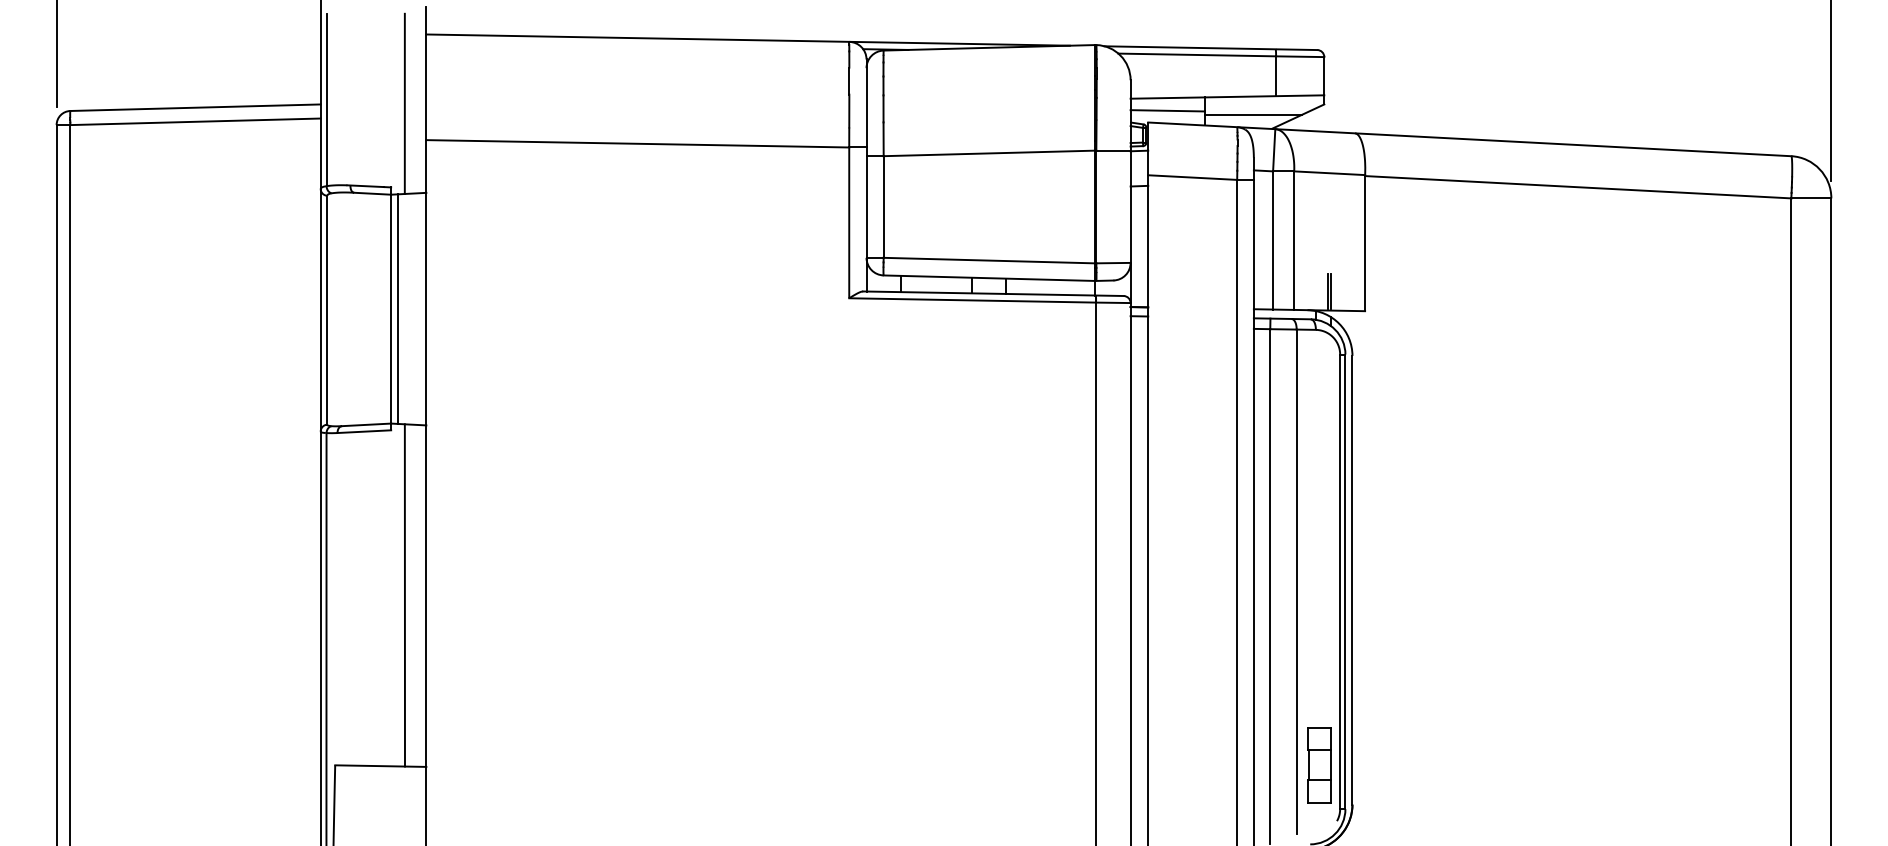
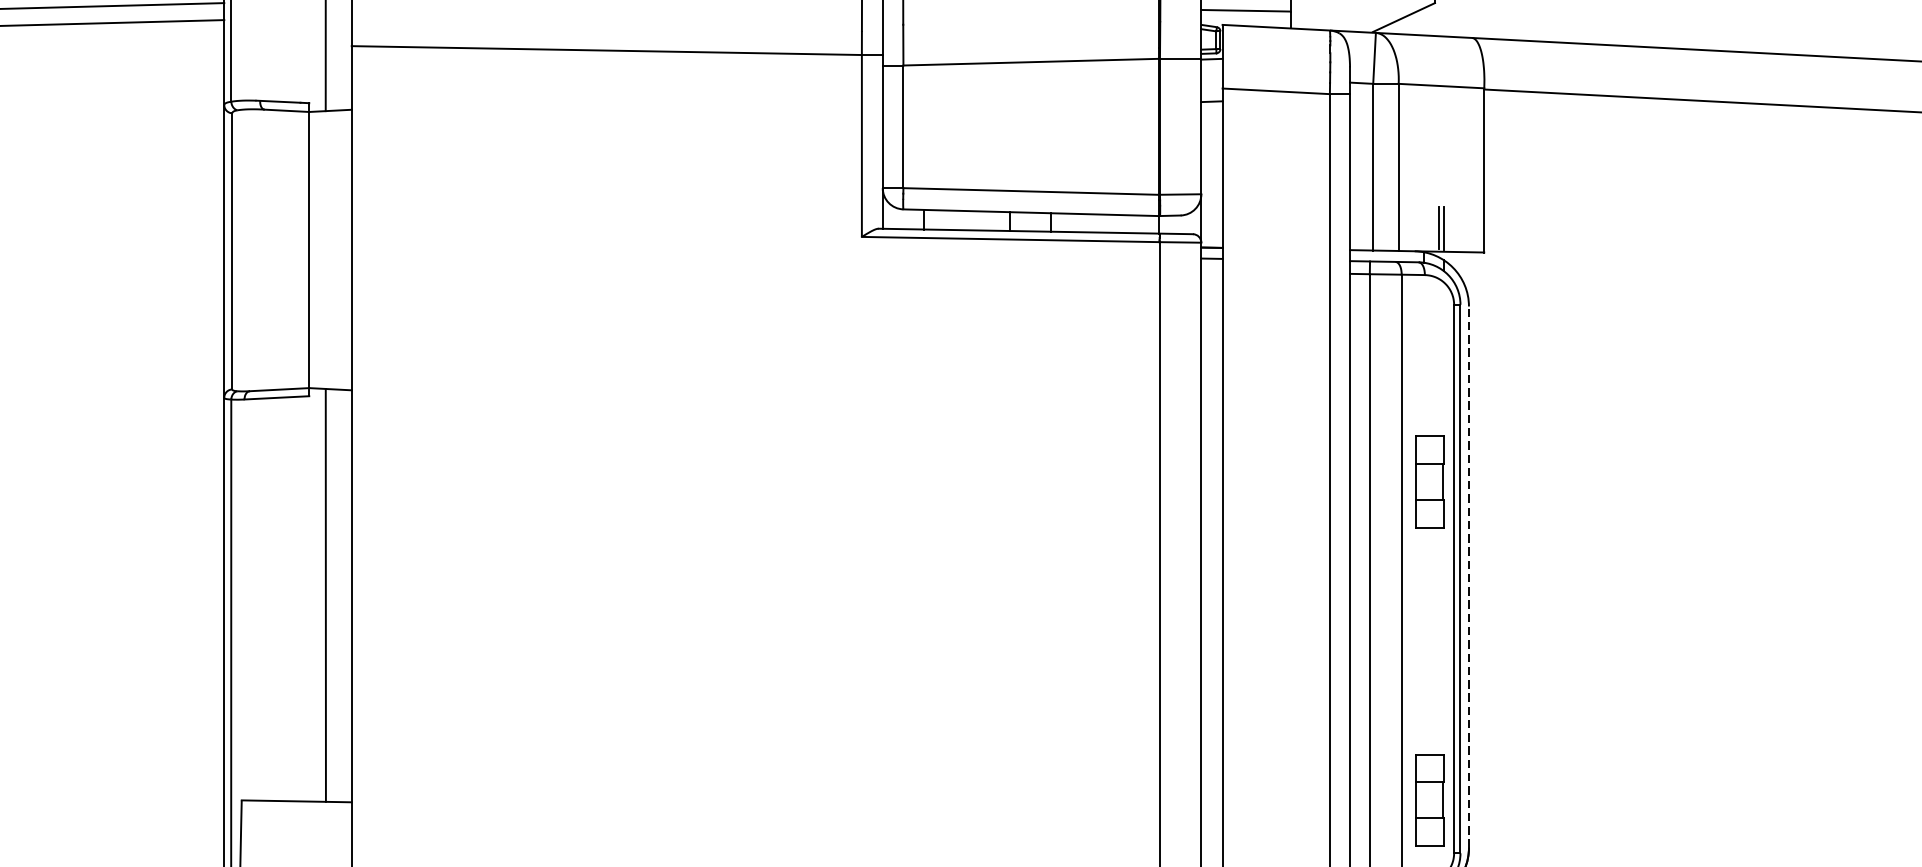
line: (1252, 115) -> (1348, 16), removed
line: (398, 308) -> (318, 249), removed
part: (1319, 501) -> (1429, 482), added
line: (1352, 579) -> (1469, 576), solid -> dashed

